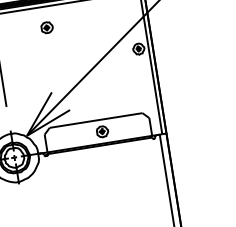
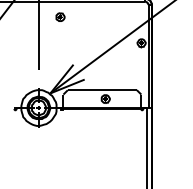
part: (46, 26) -> (60, 16), moved

